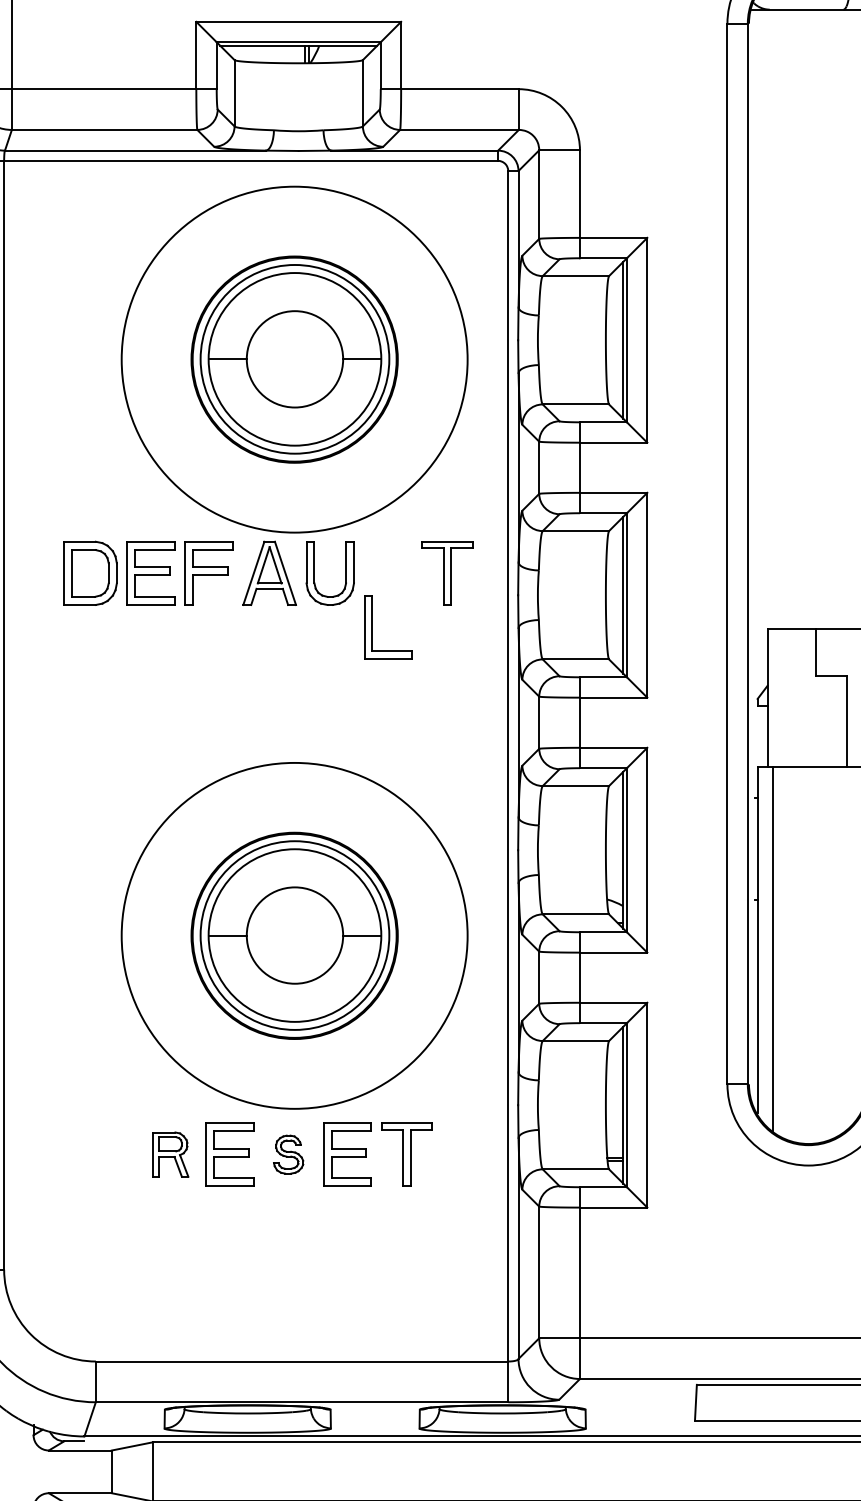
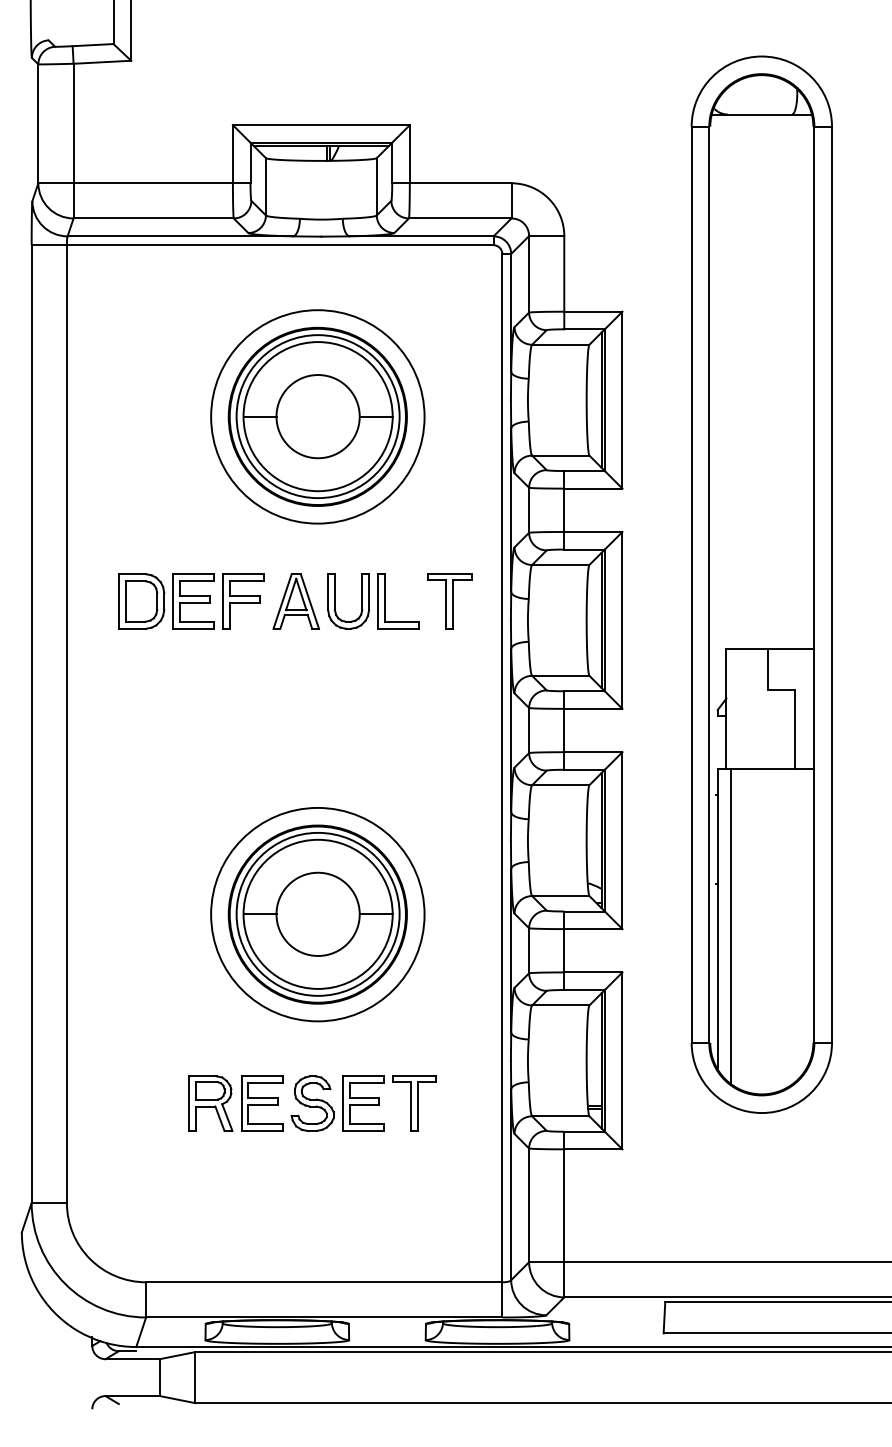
circle: (294, 359) -> (317, 416), size x0.71
part: (372, 627) -> (385, 601), moved
circle: (294, 935) -> (317, 914), size x0.71
part: (170, 1154) -> (210, 1103), size x1.43
part: (288, 1154) -> (312, 1103), size x1.67

